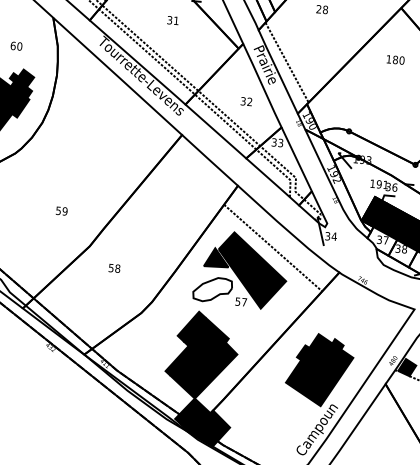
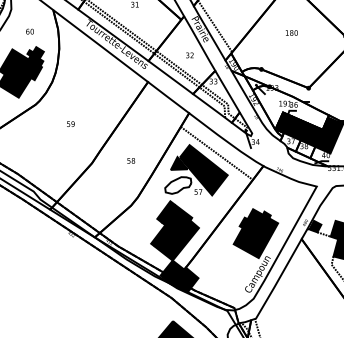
text: (395, 59) -> (291, 32), moved
text: (61, 210) -> (70, 123), moved
text: (115, 267) -> (131, 160), moved

